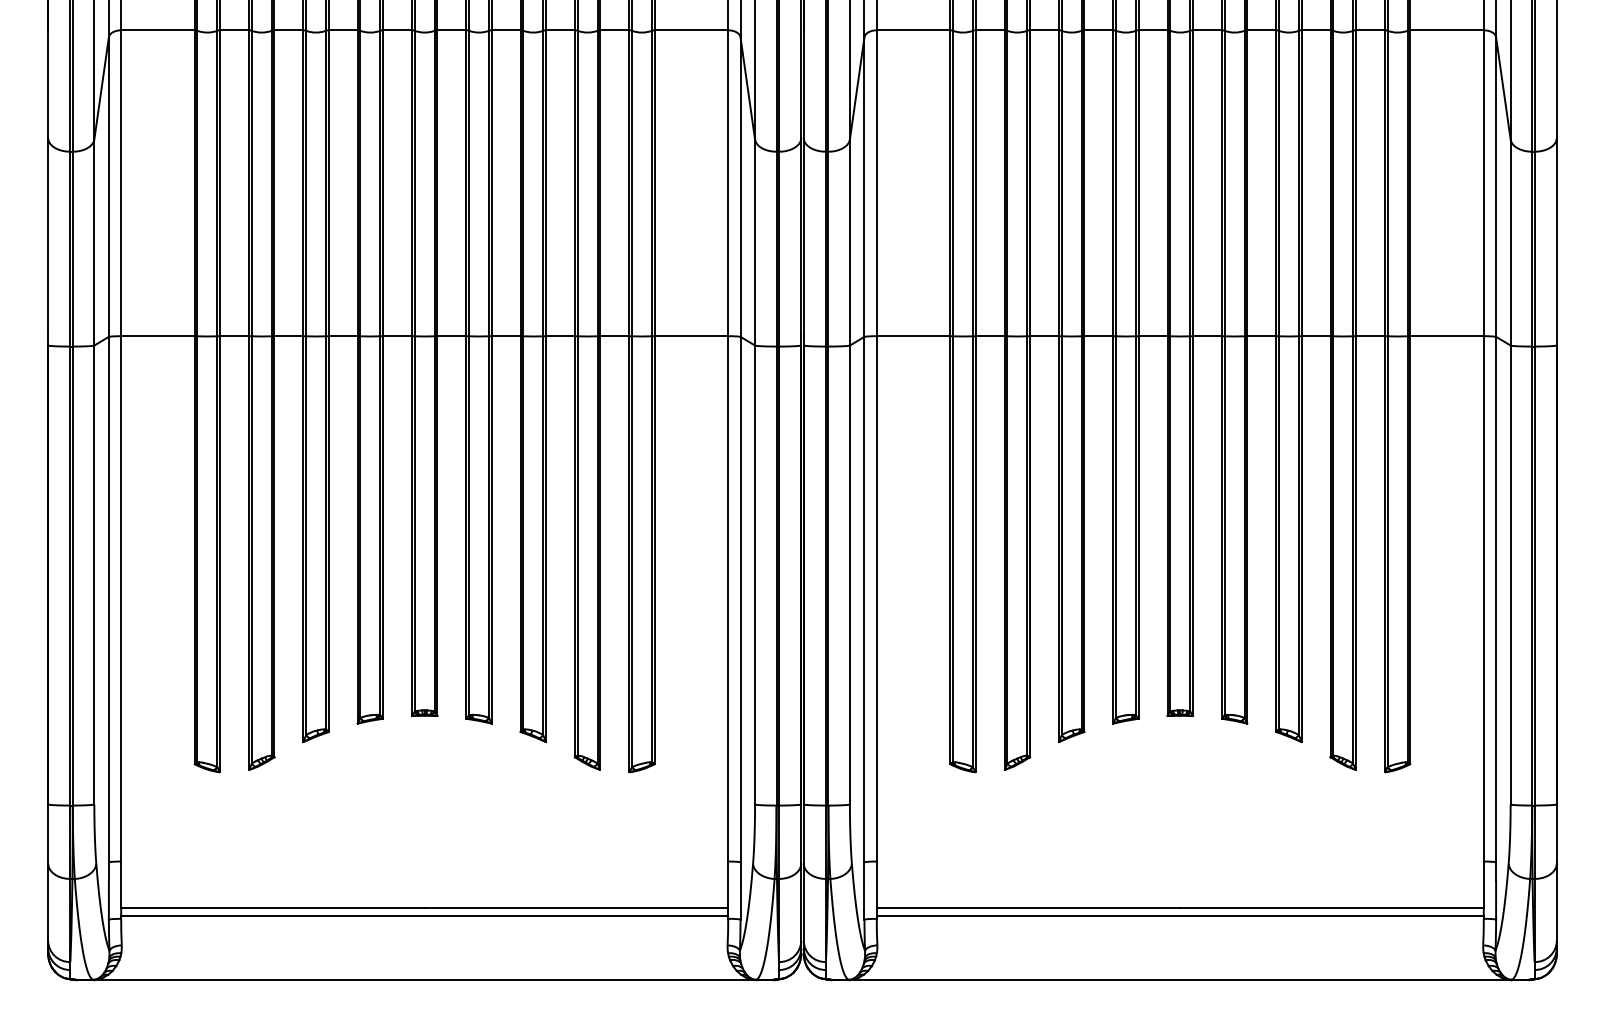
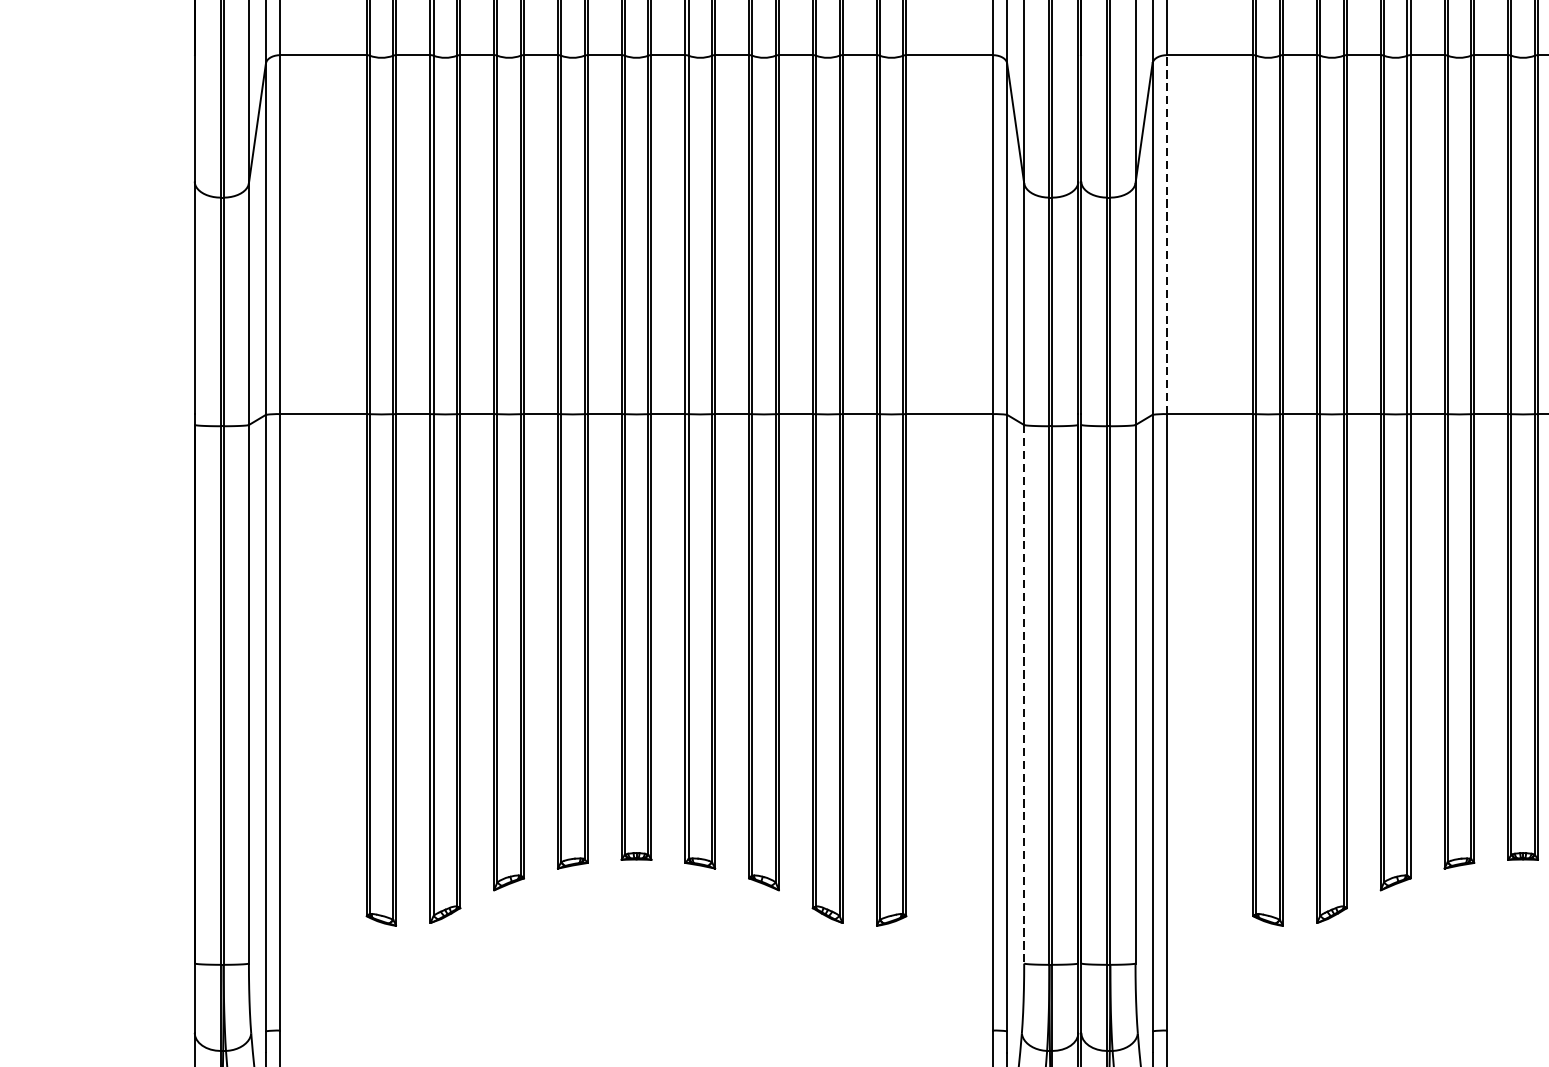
line: (876, 183) -> (1166, 234), solid -> dashed
line: (755, 575) -> (1024, 694), solid -> dashed

